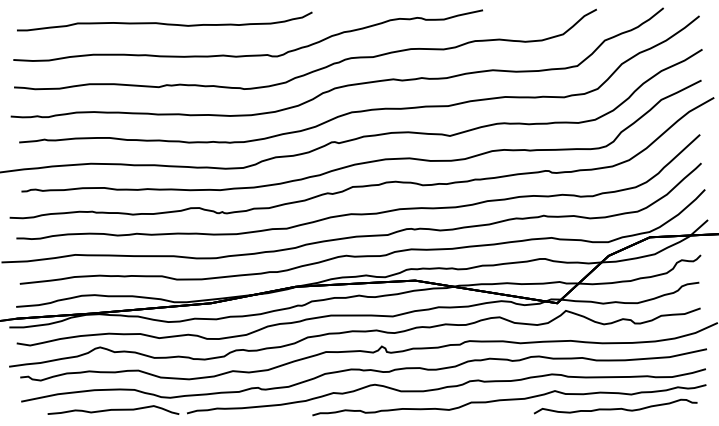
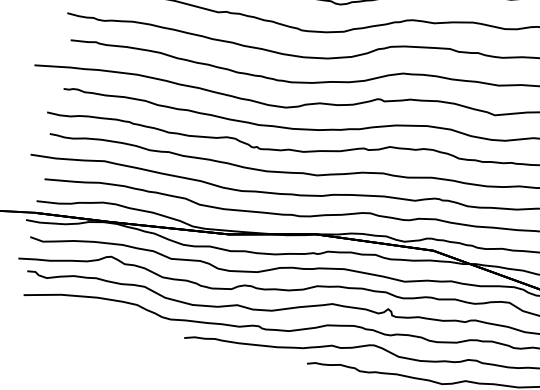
curve: (113, 409) -> (112, 320), removed

